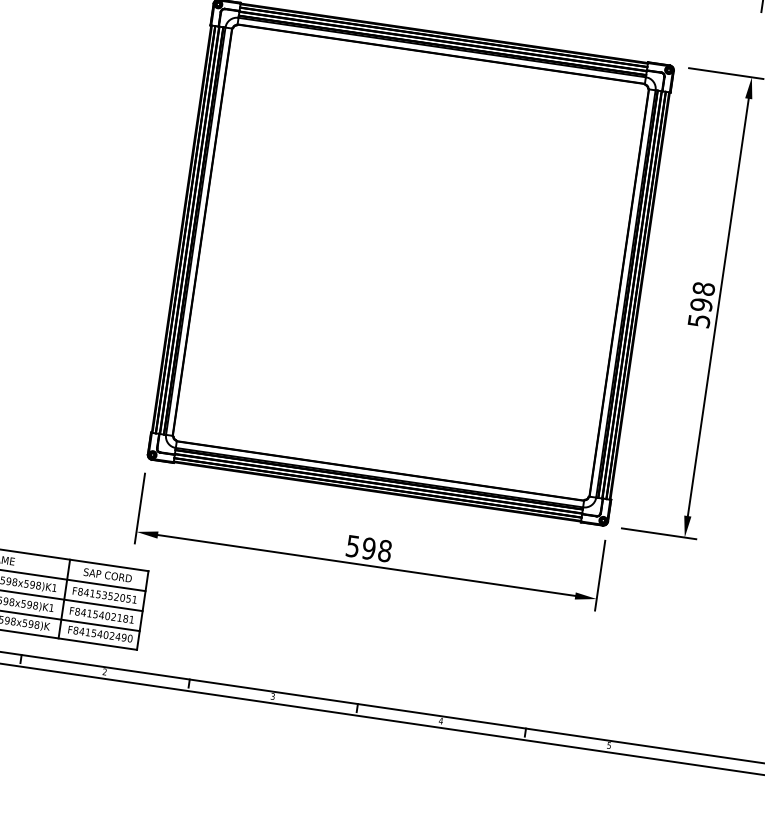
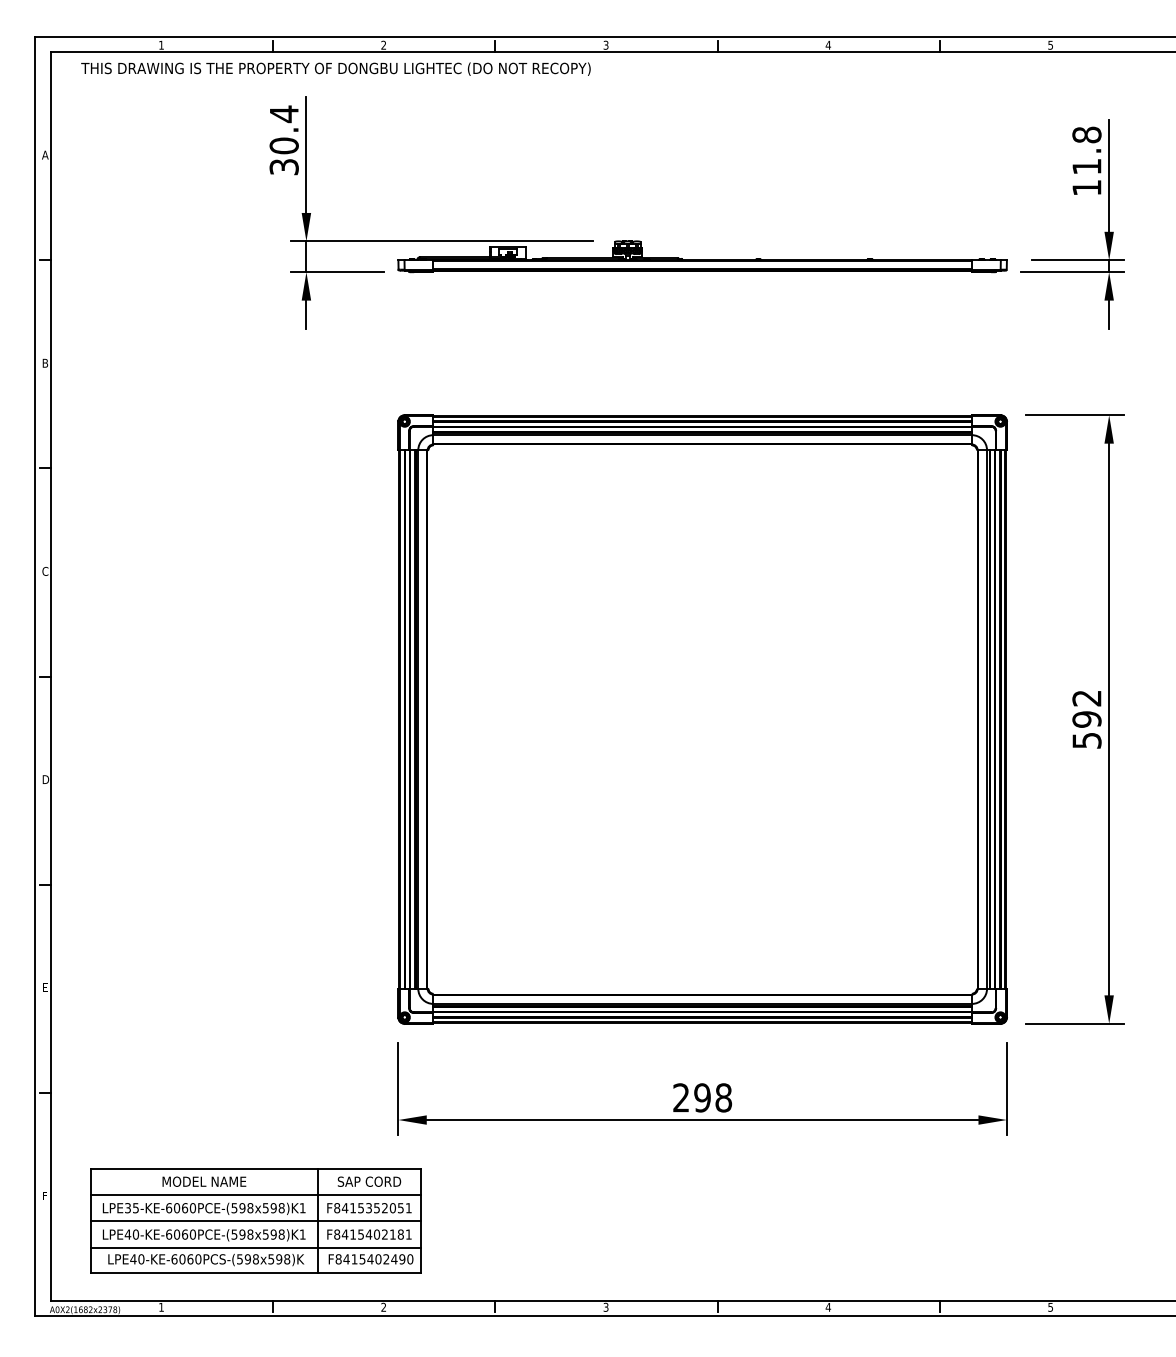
text: (703, 289) -> (1086, 698), 598 -> 592
text: (353, 546) -> (681, 1097), 598 -> 298

